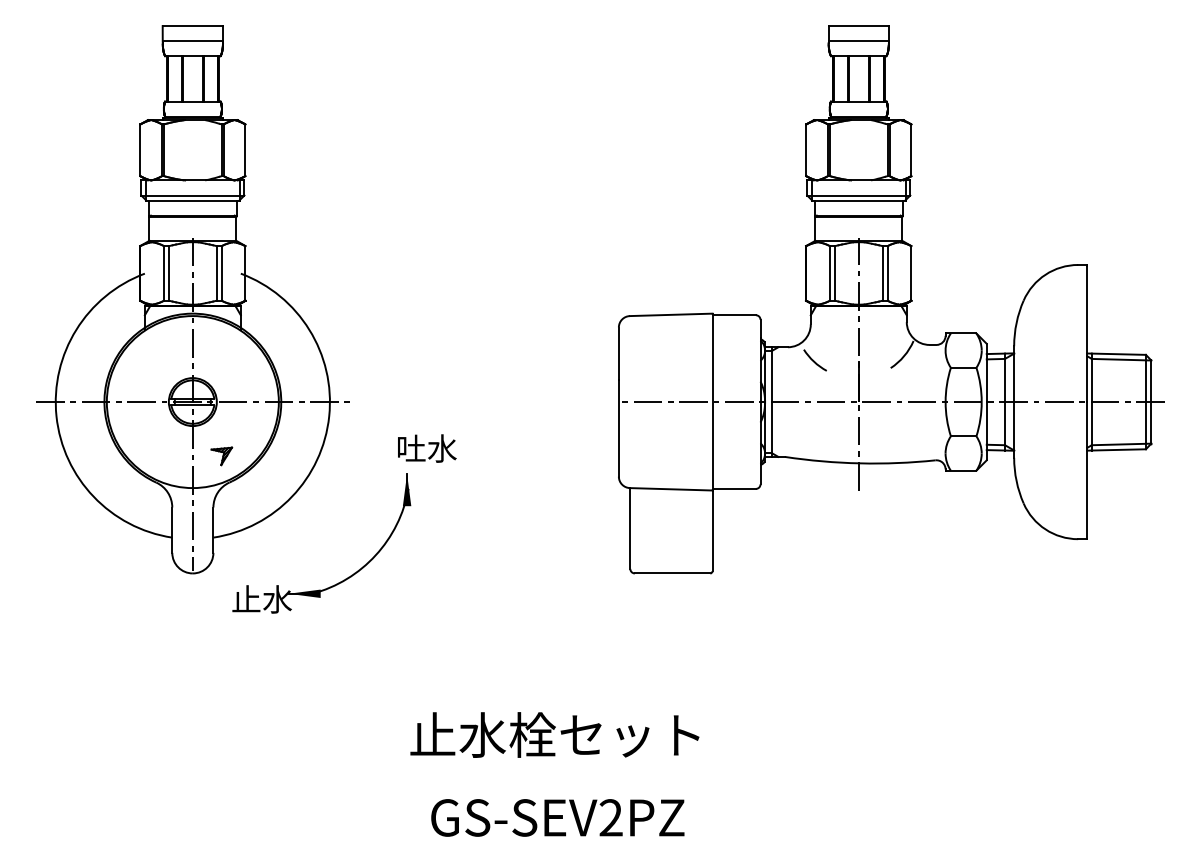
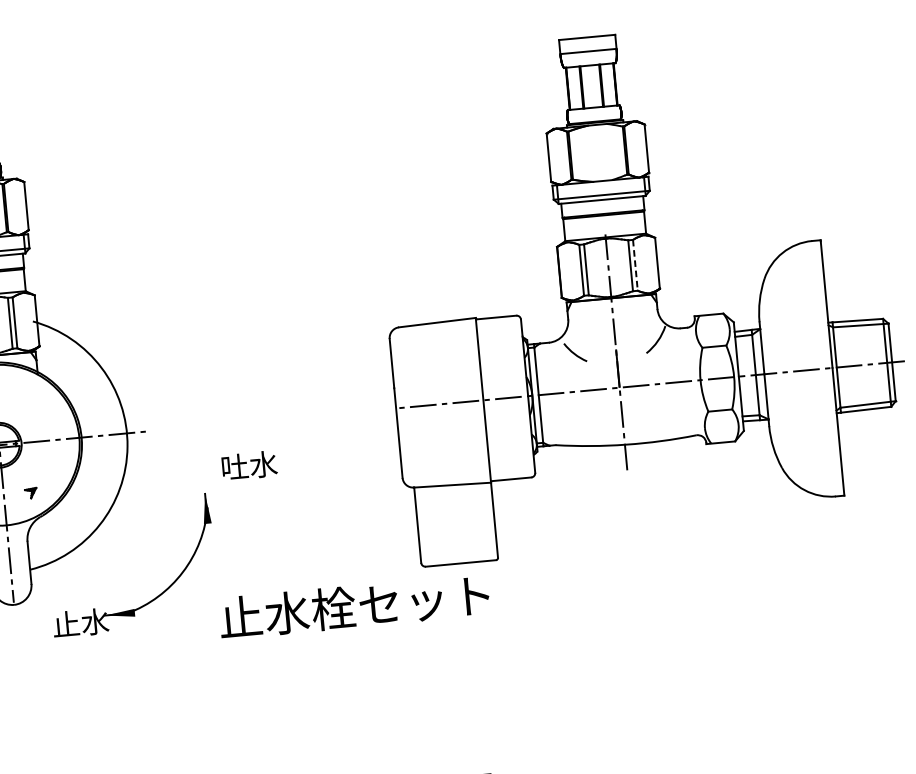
line: (887, 273) -> (635, 265), solid -> dashed
text: (427, 448) -> (249, 465), moved
part: (221, 456) -> (30, 493), size x0.6
text: (554, 734) -> (354, 606), moved

